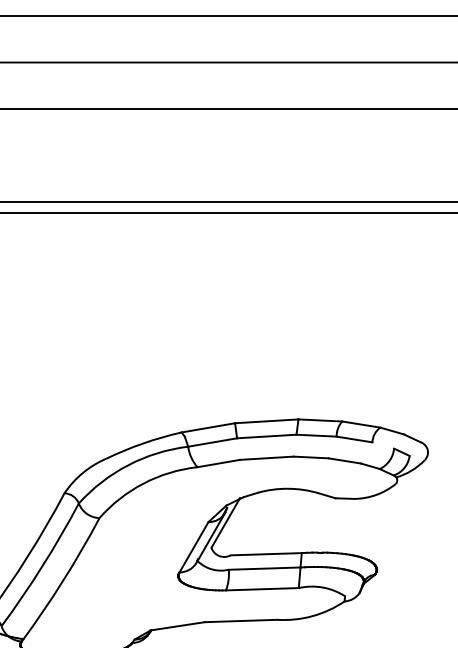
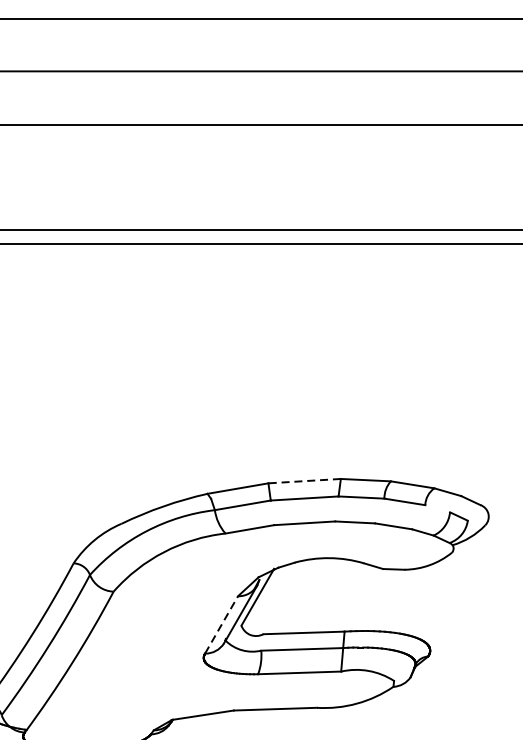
line: (266, 421) -> (304, 481), solid -> dashed
line: (194, 547) -> (222, 625), solid -> dashed

